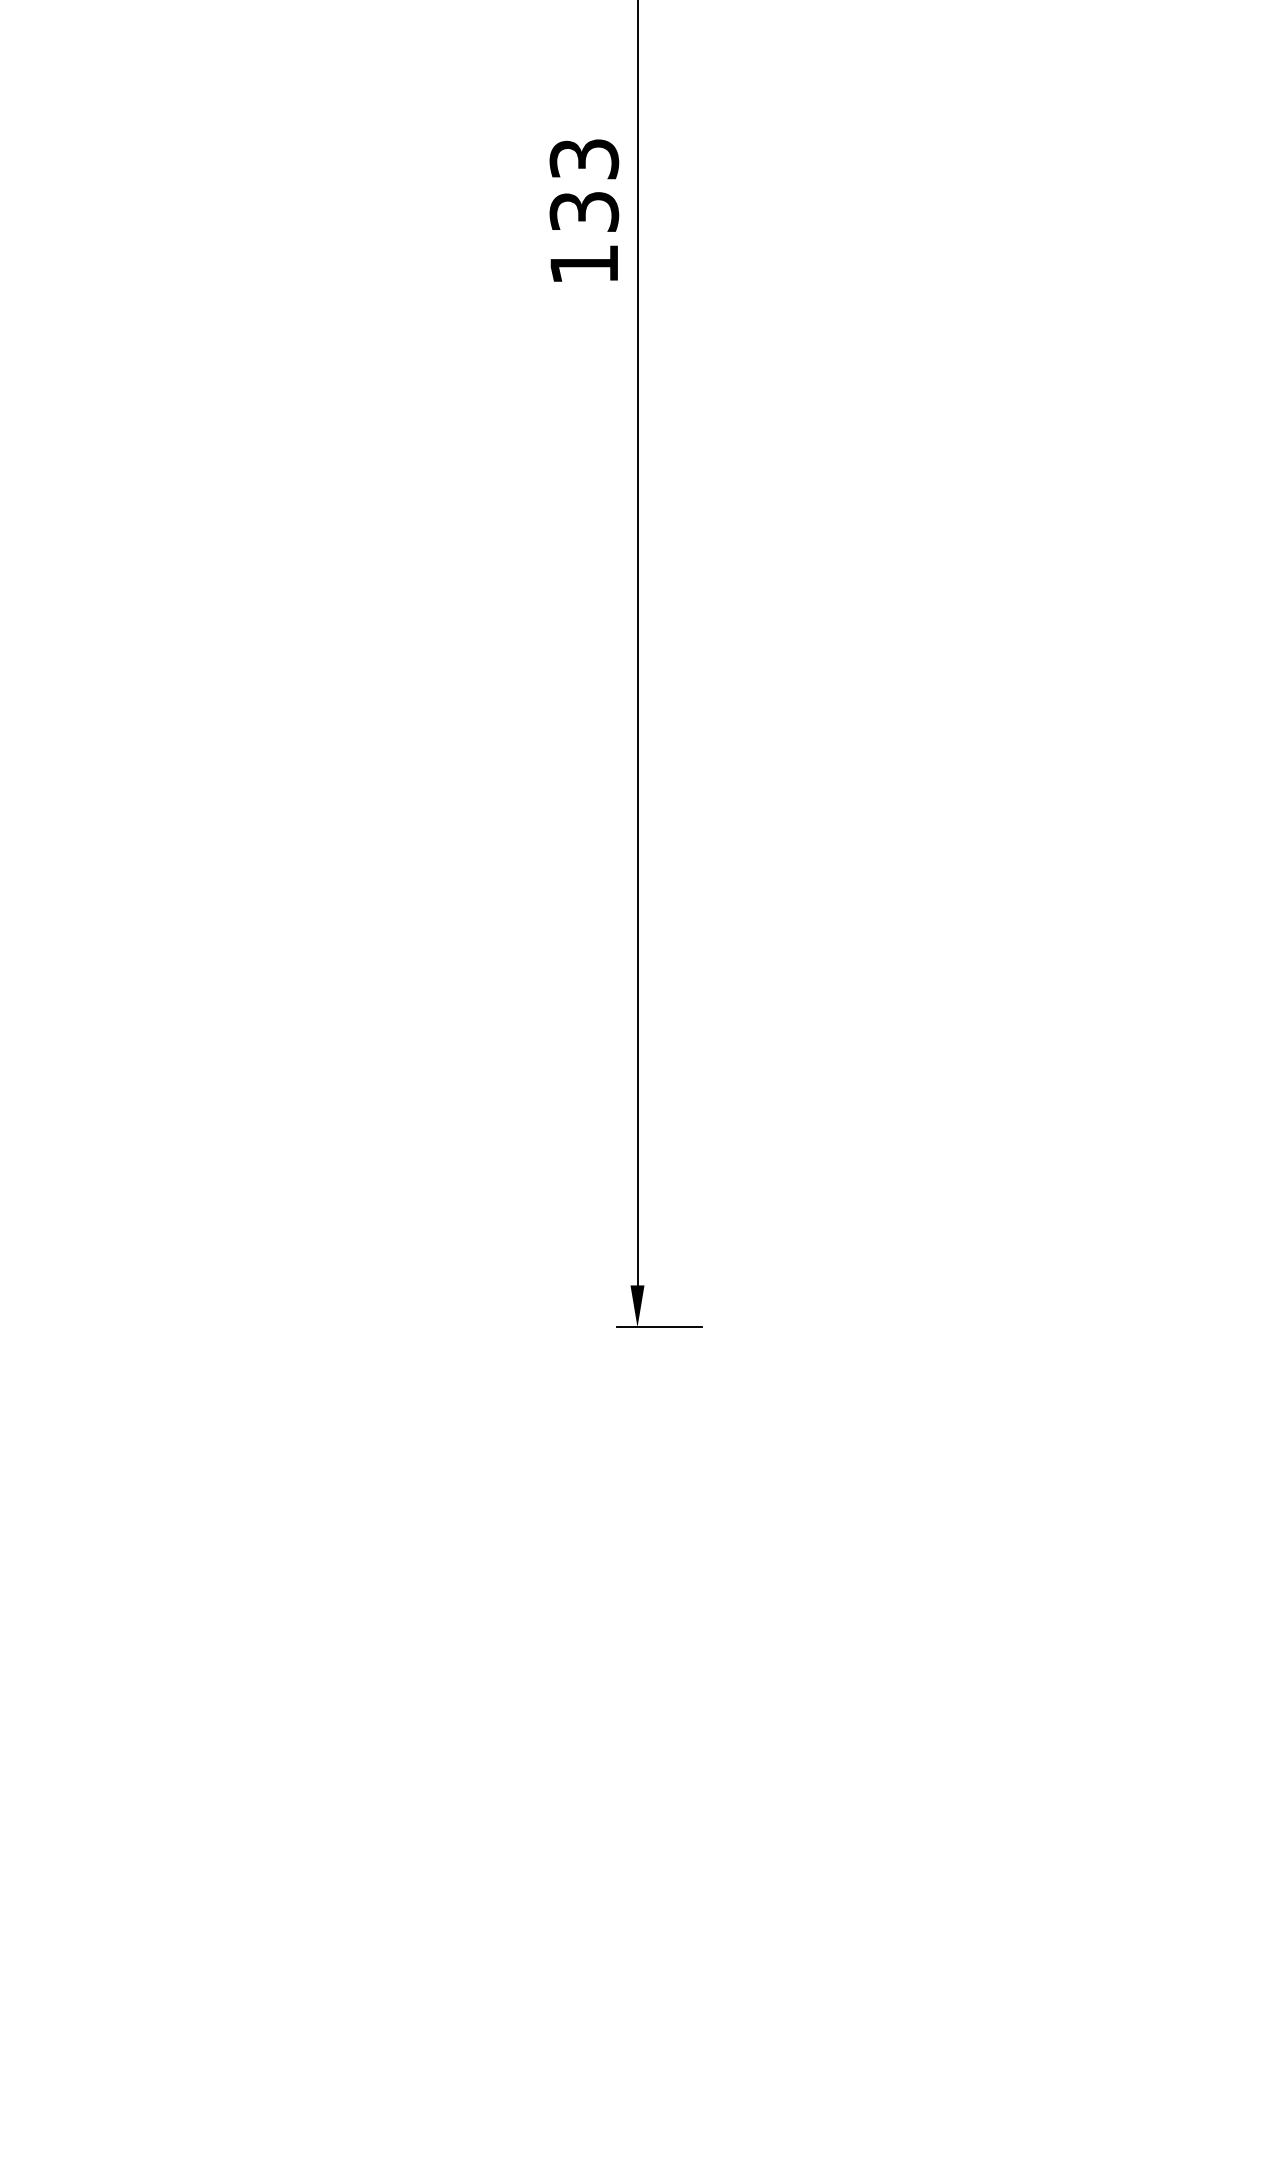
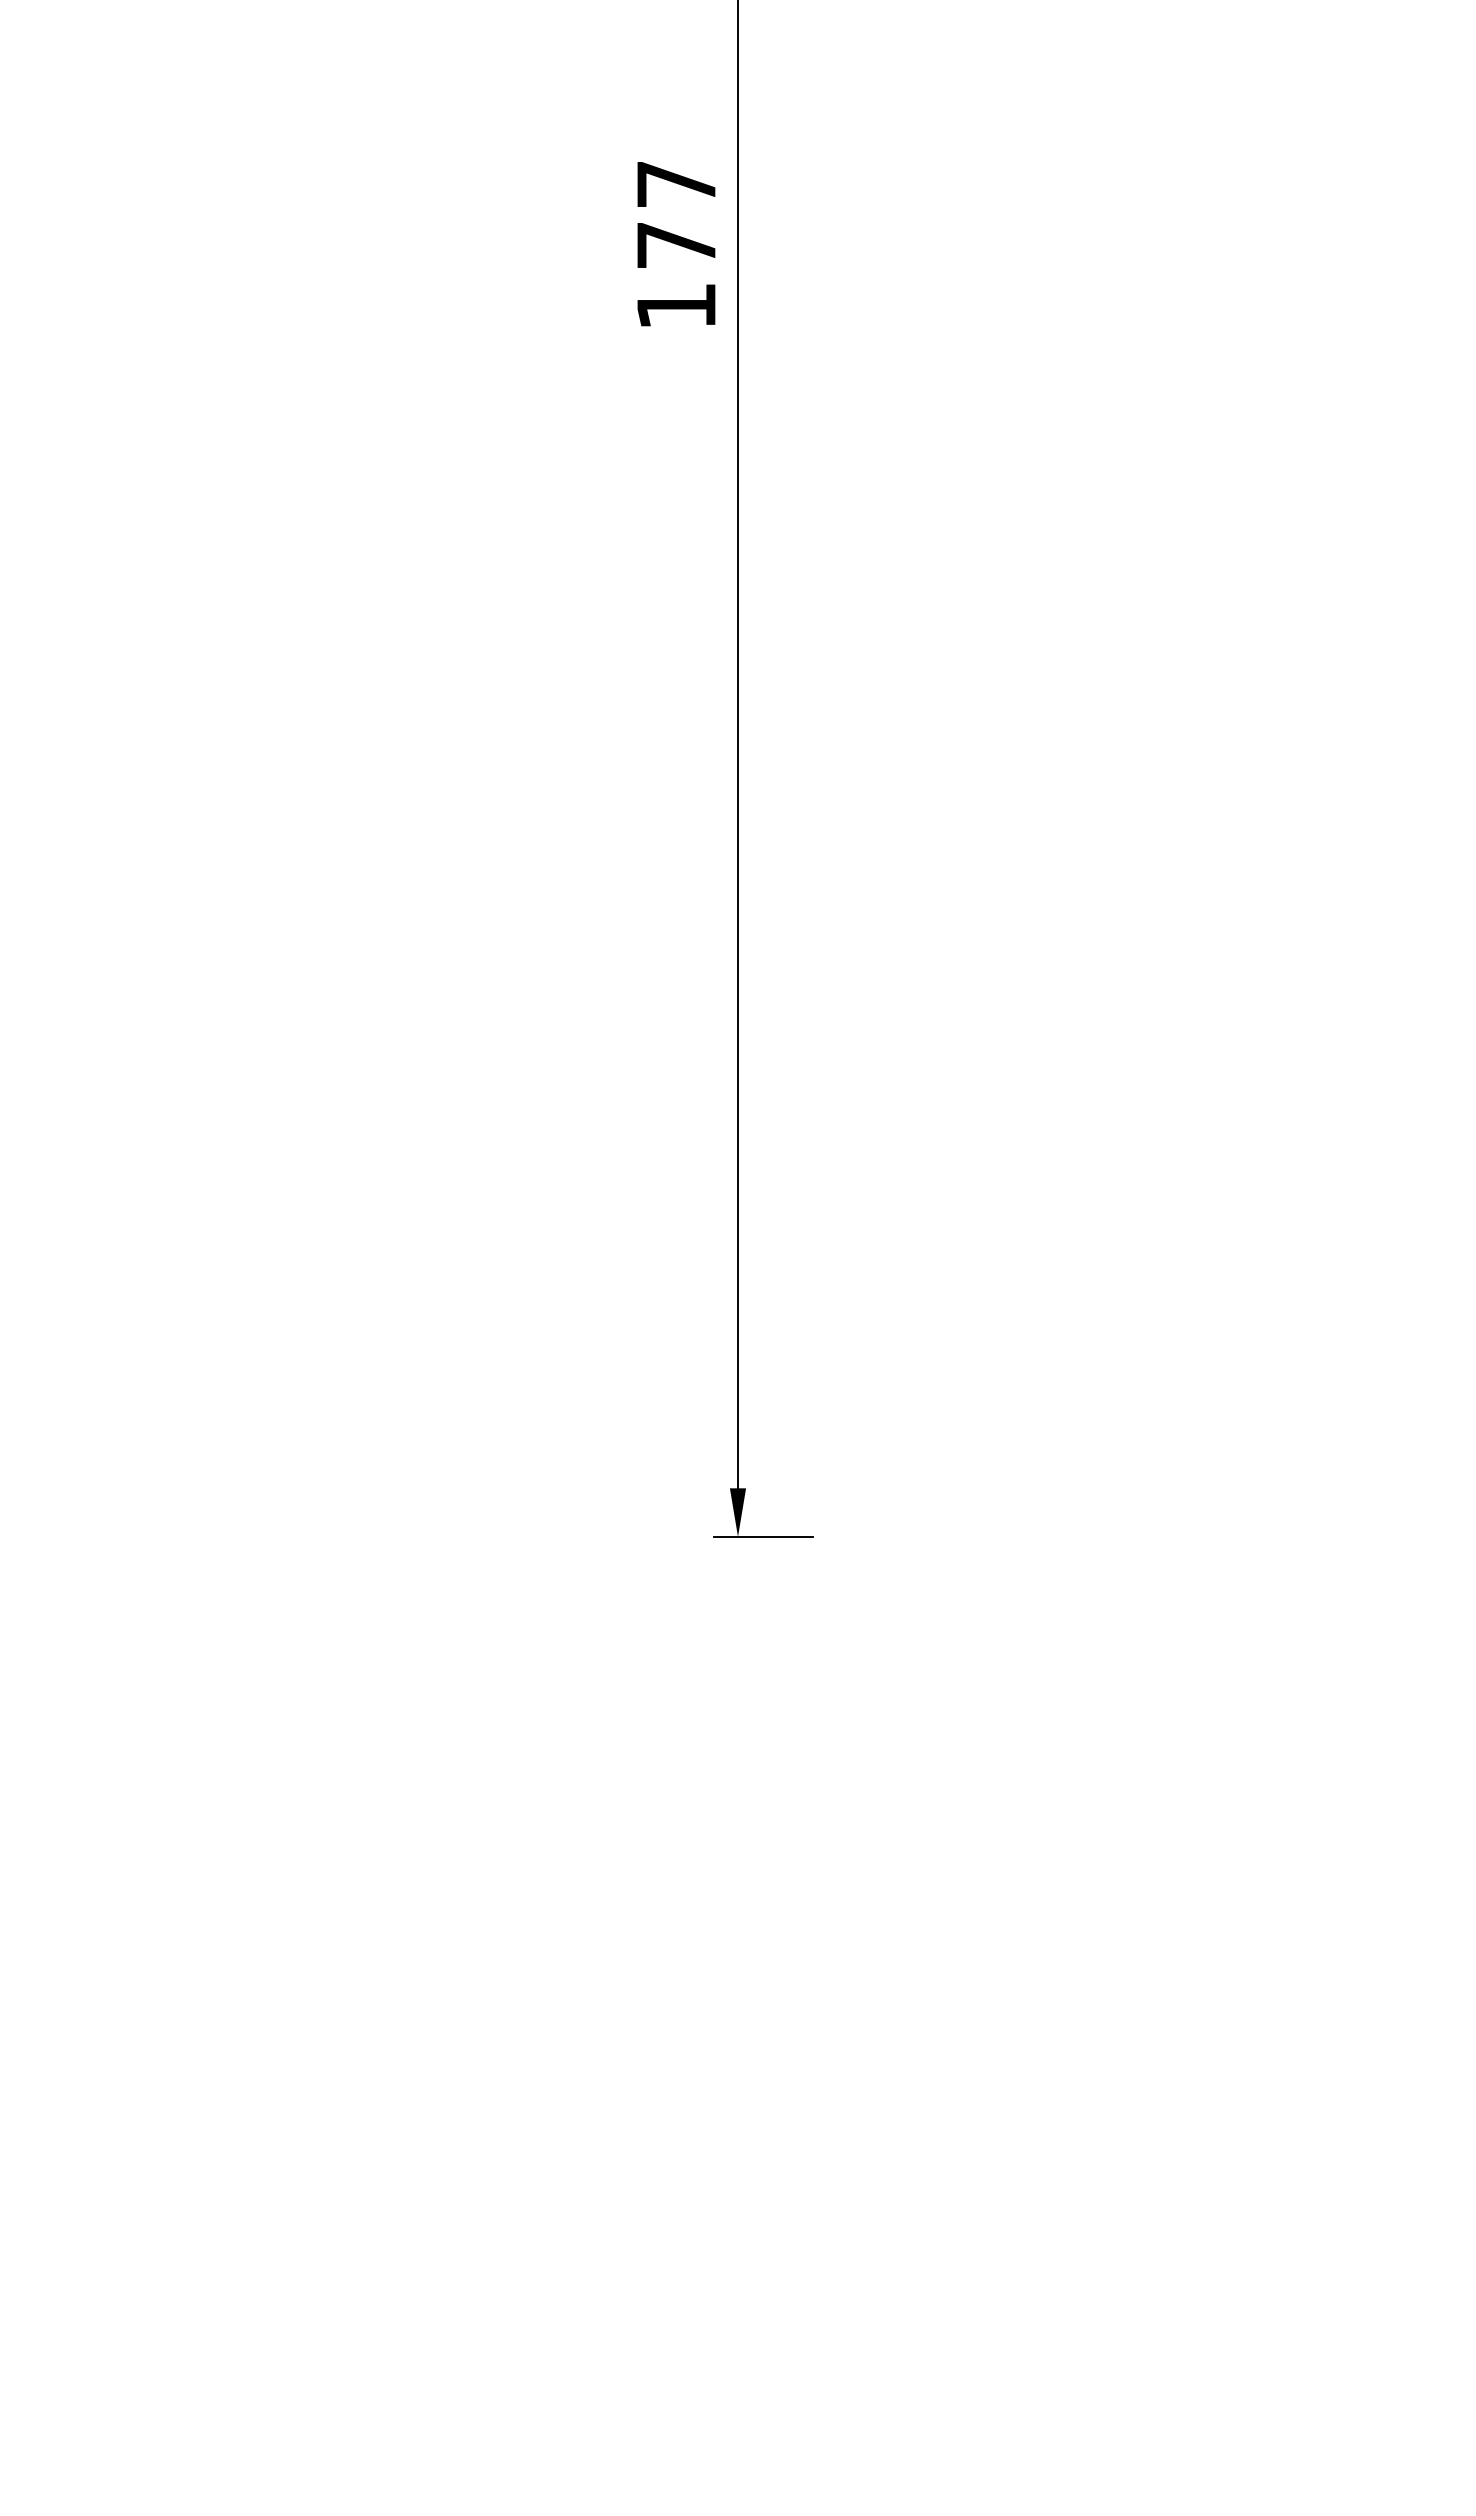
text: (584, 185) -> (676, 214), 133 -> 177

